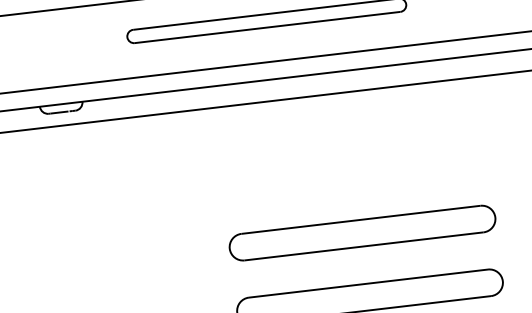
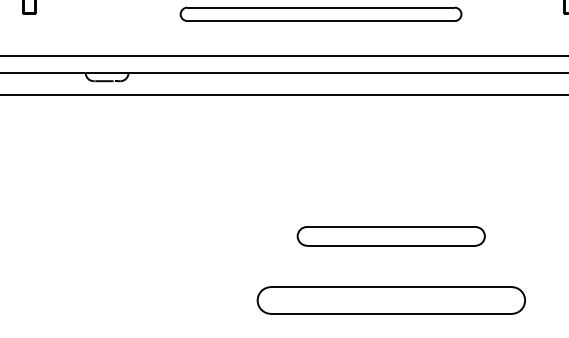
part: (361, 233) -> (390, 236), size x0.7

